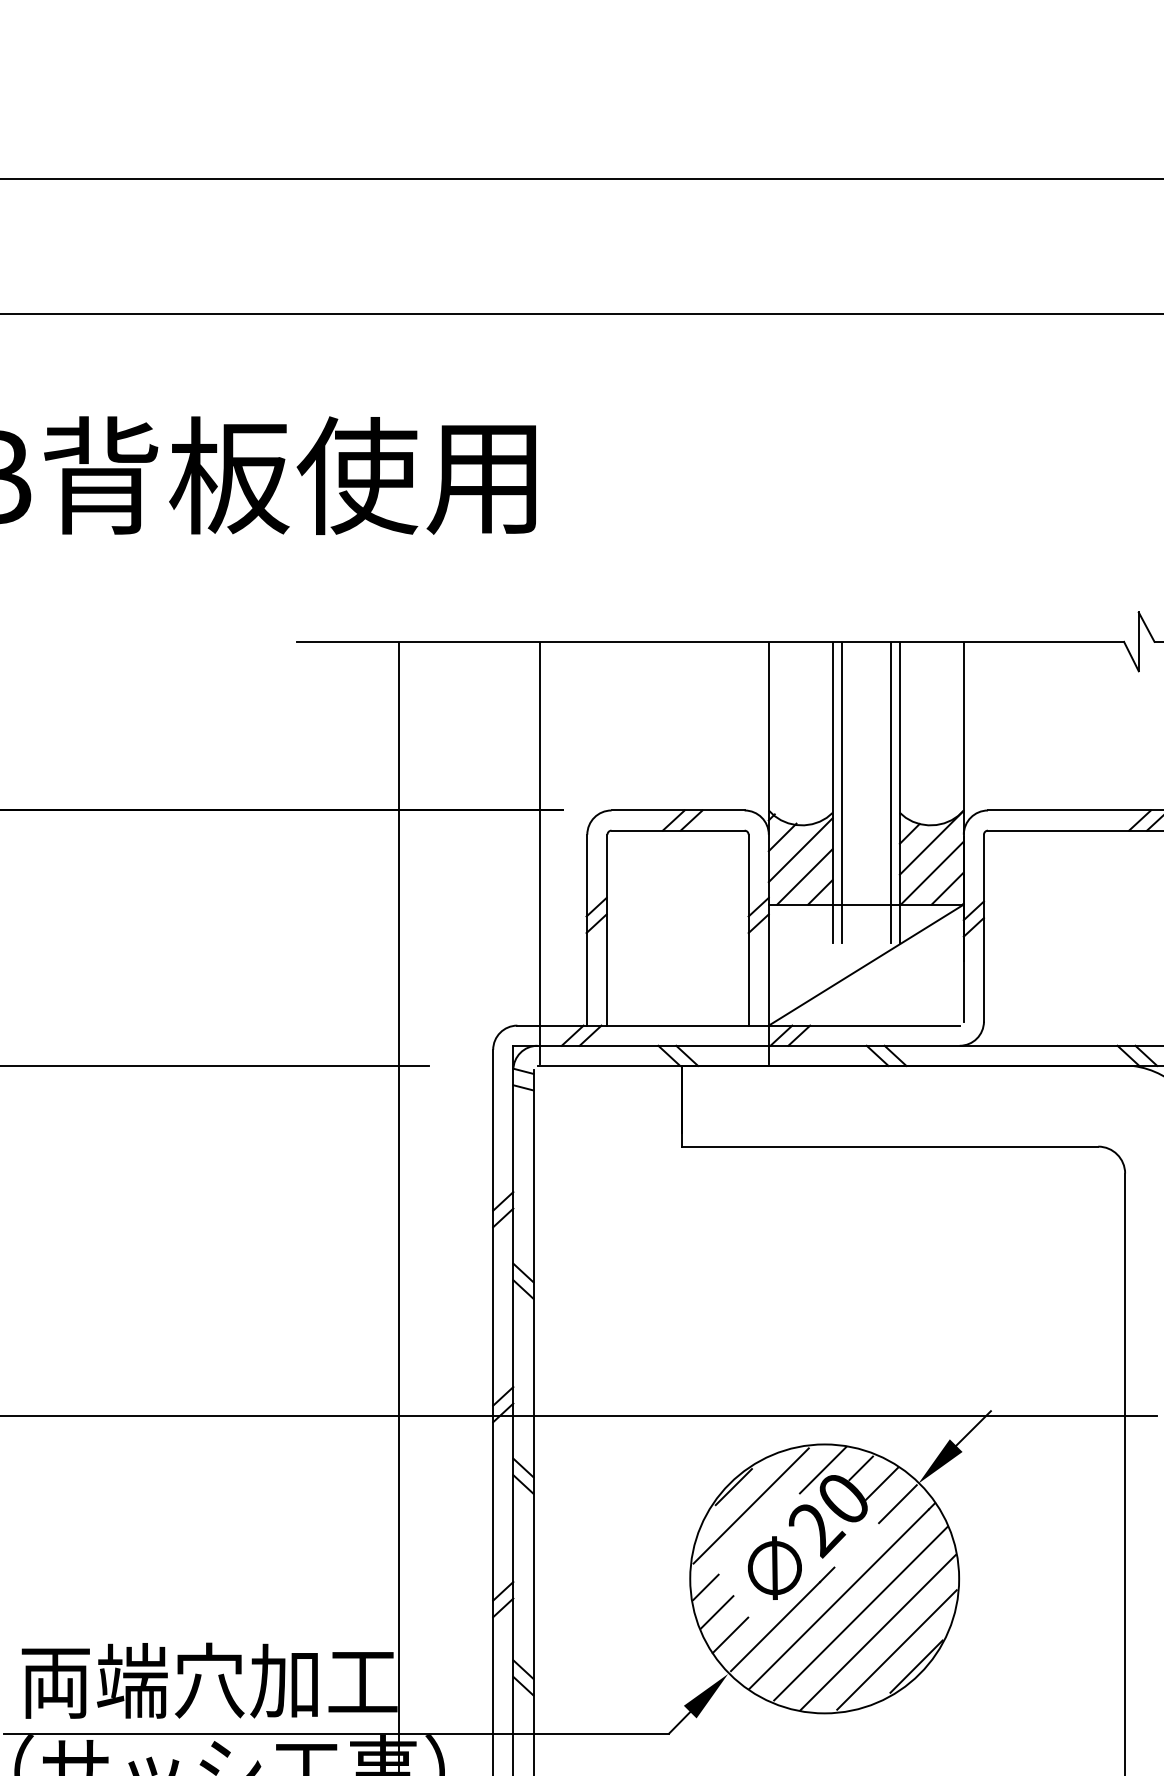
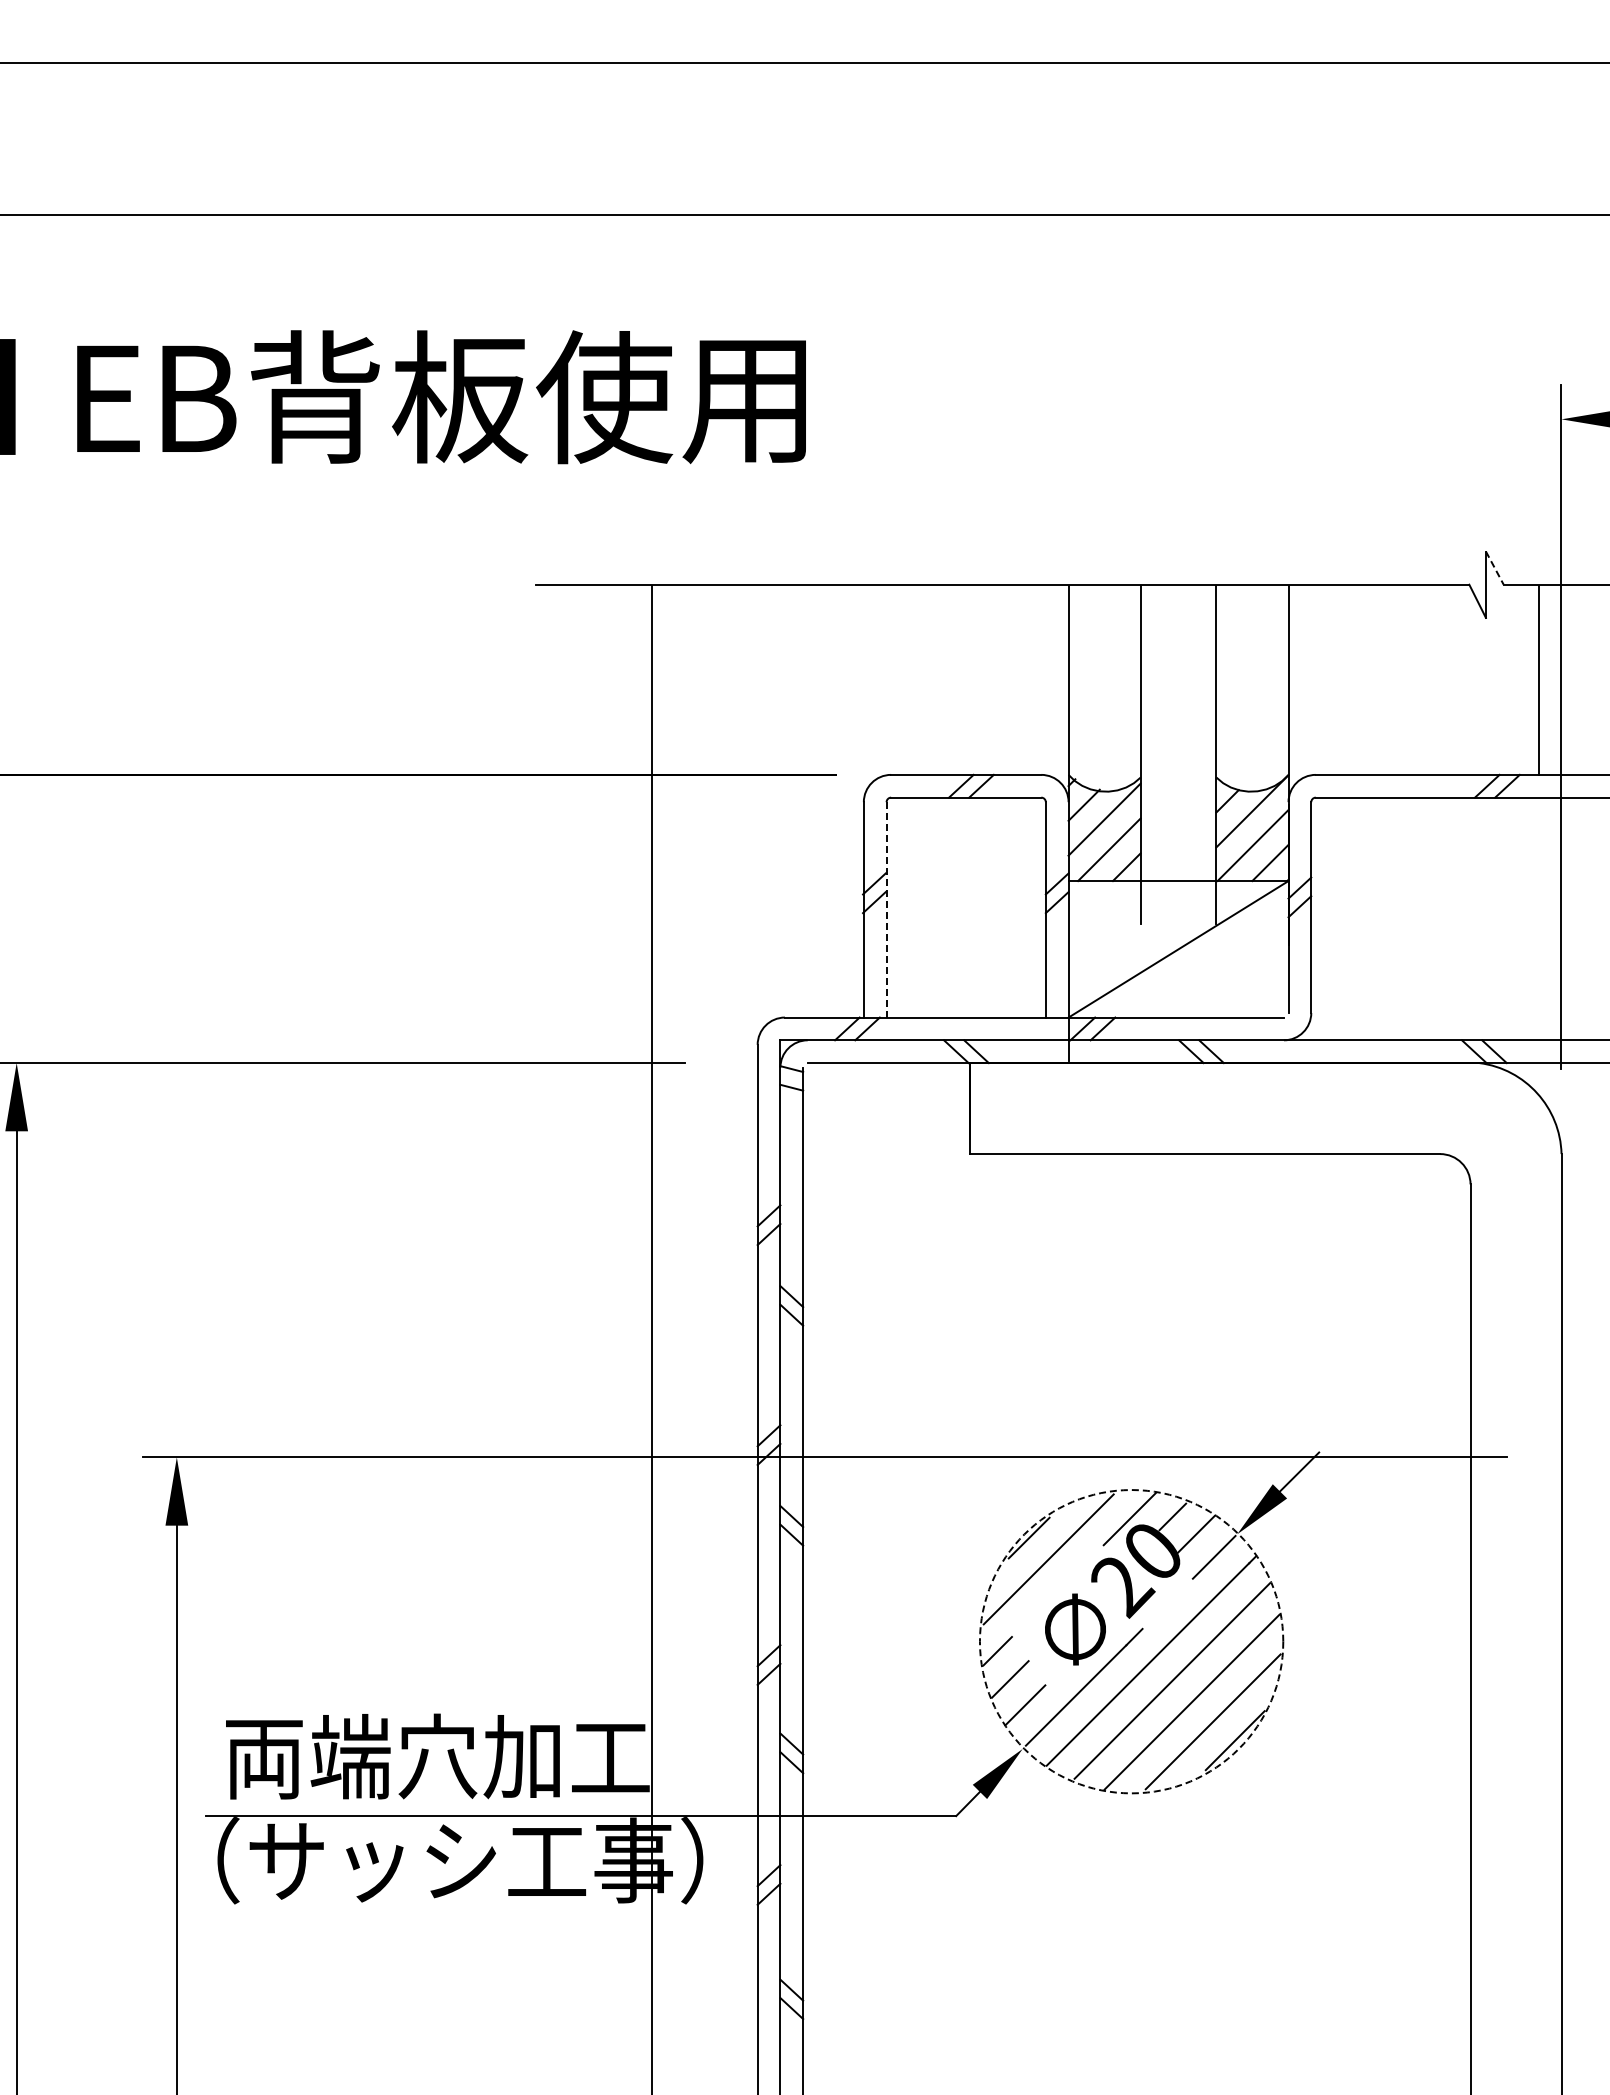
line: (1146, 627) -> (1494, 568), solid -> dashed
line: (842, 793) -> (1151, 755), removed
line: (890, 793) -> (1205, 755), removed
line: (540, 853) -> (810, 823), removed
line: (607, 929) -> (886, 909), solid -> dashed
circle: (824, 1578) -> (1131, 1641), solid -> dashed

